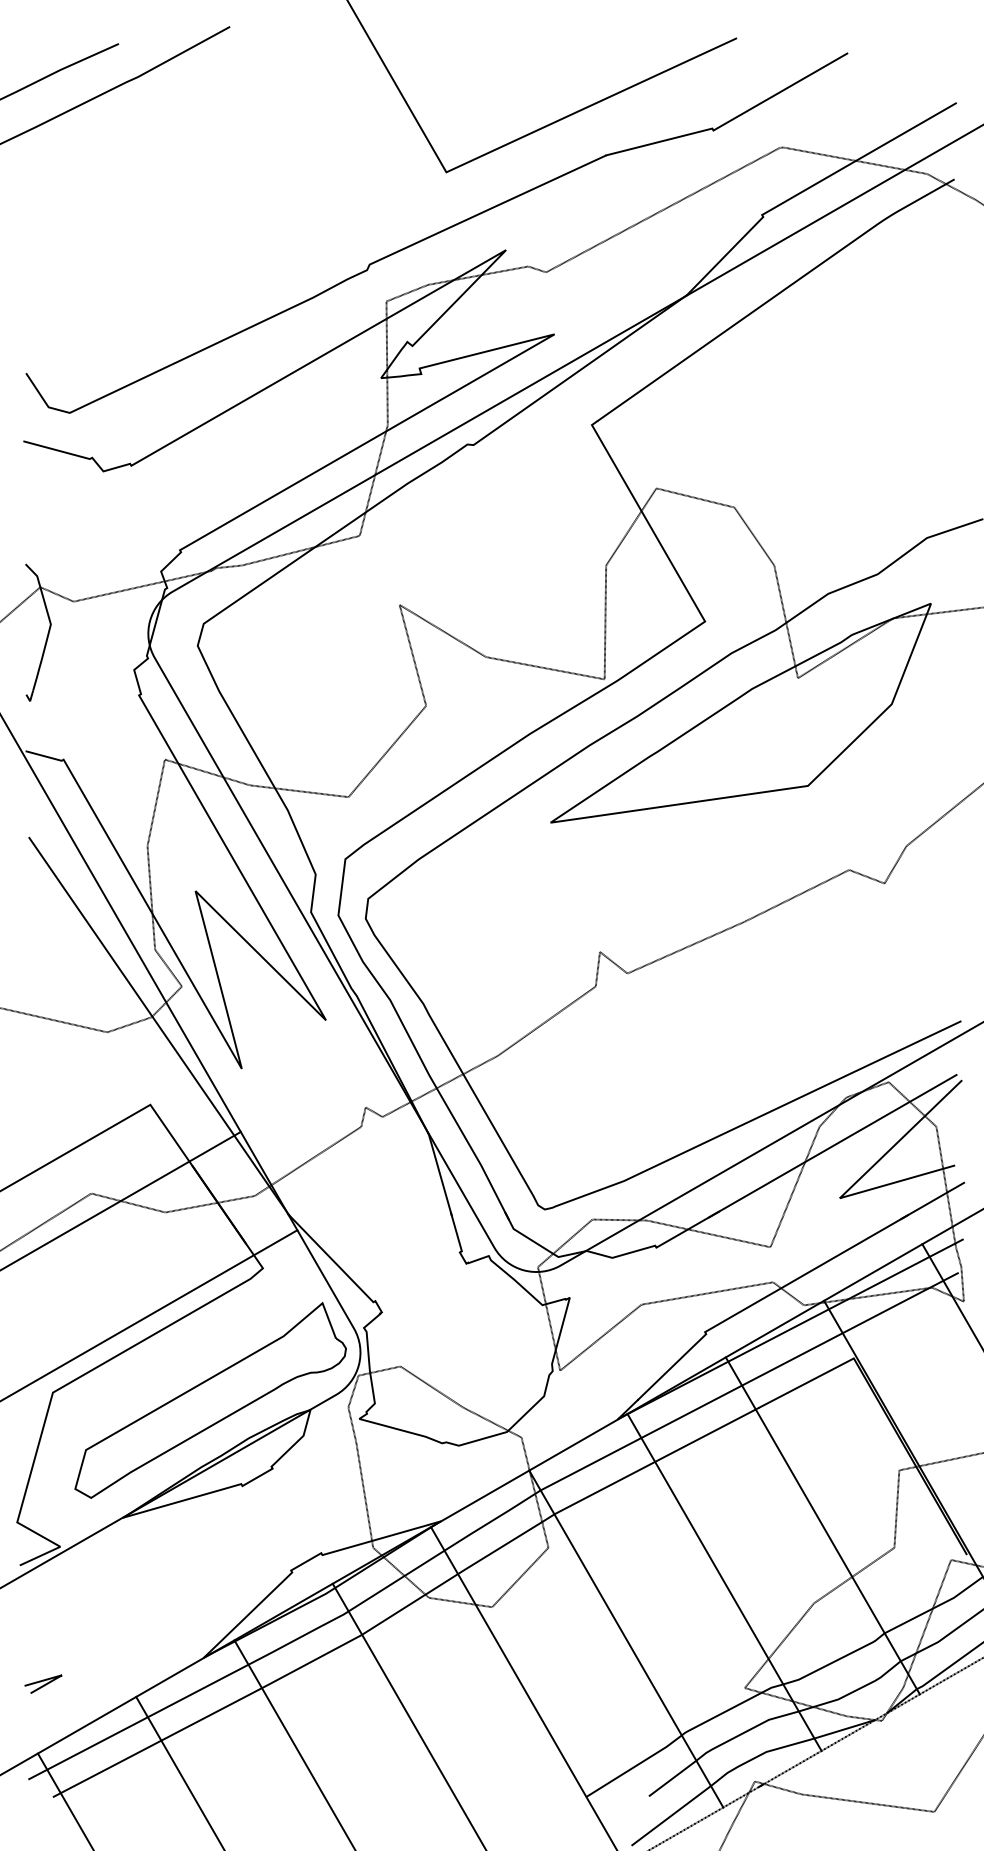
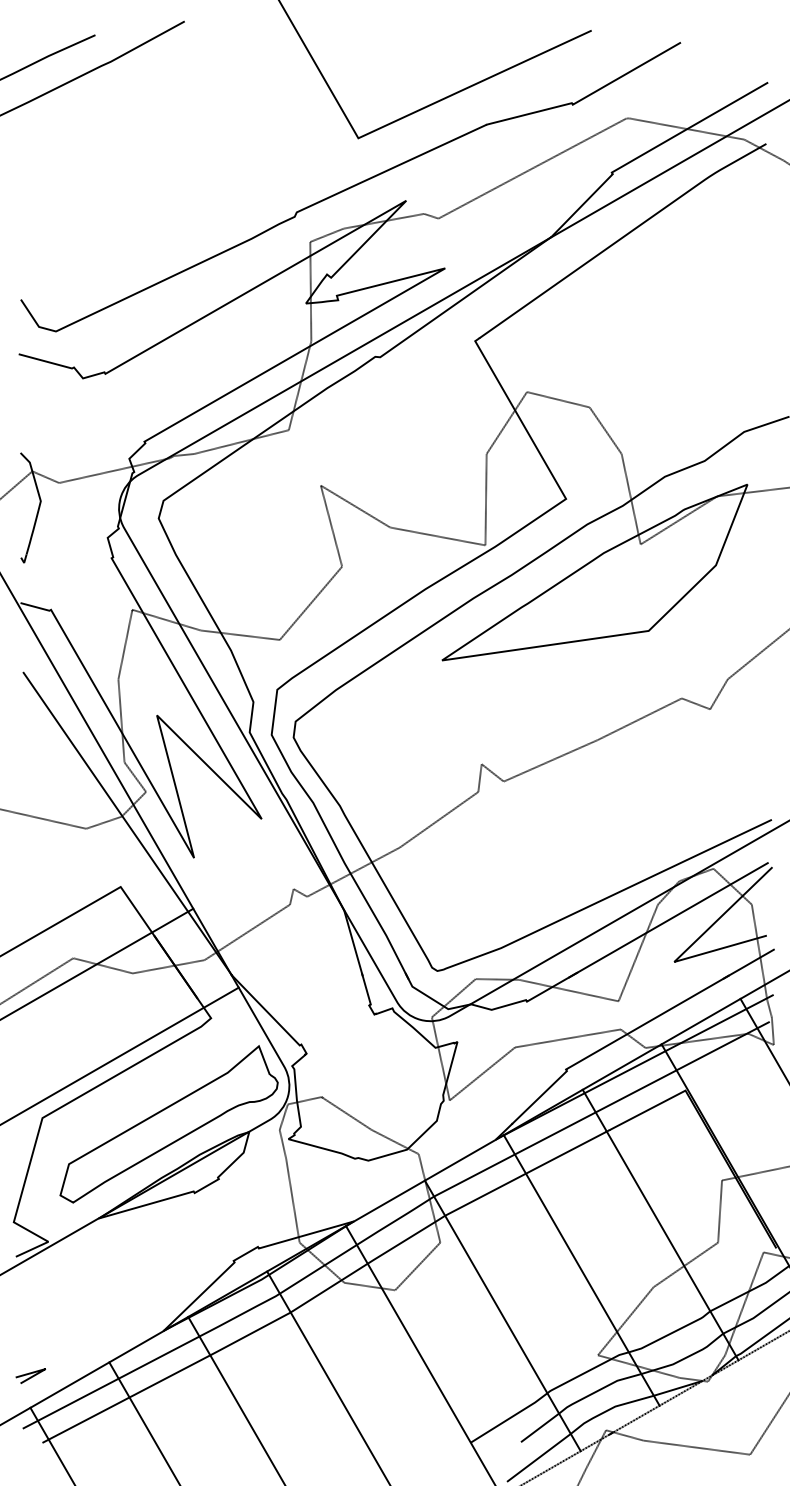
curve: (42, 1682) -> (30, 1374), moved

